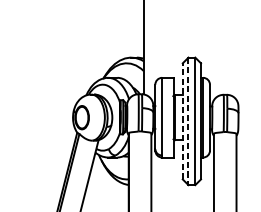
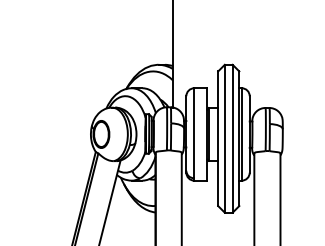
line: (183, 121) -> (218, 138), dashed -> solid
line: (188, 121) -> (224, 138), dashed -> solid

